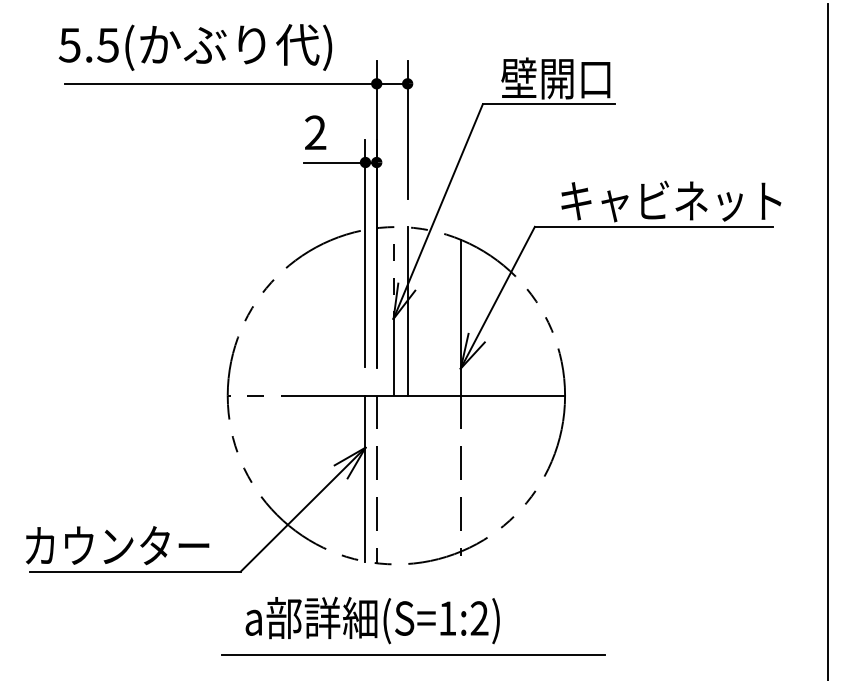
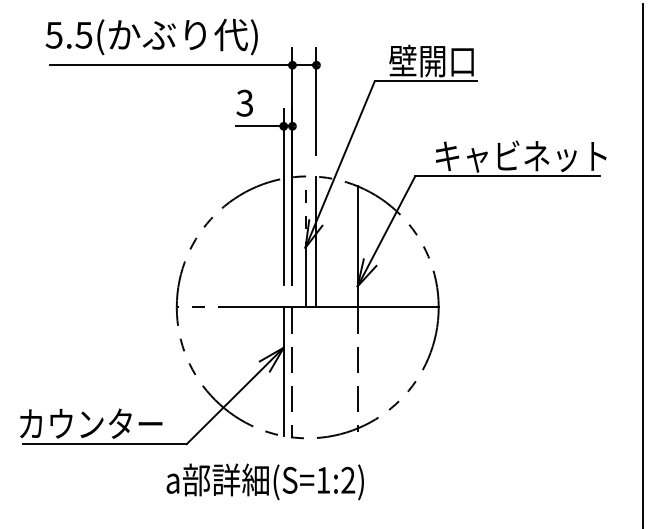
text: (315, 133) -> (244, 103), 2 -> 3
text: (372, 620) -> (265, 481), moved
line: (412, 655) -> (320, 509), removed

